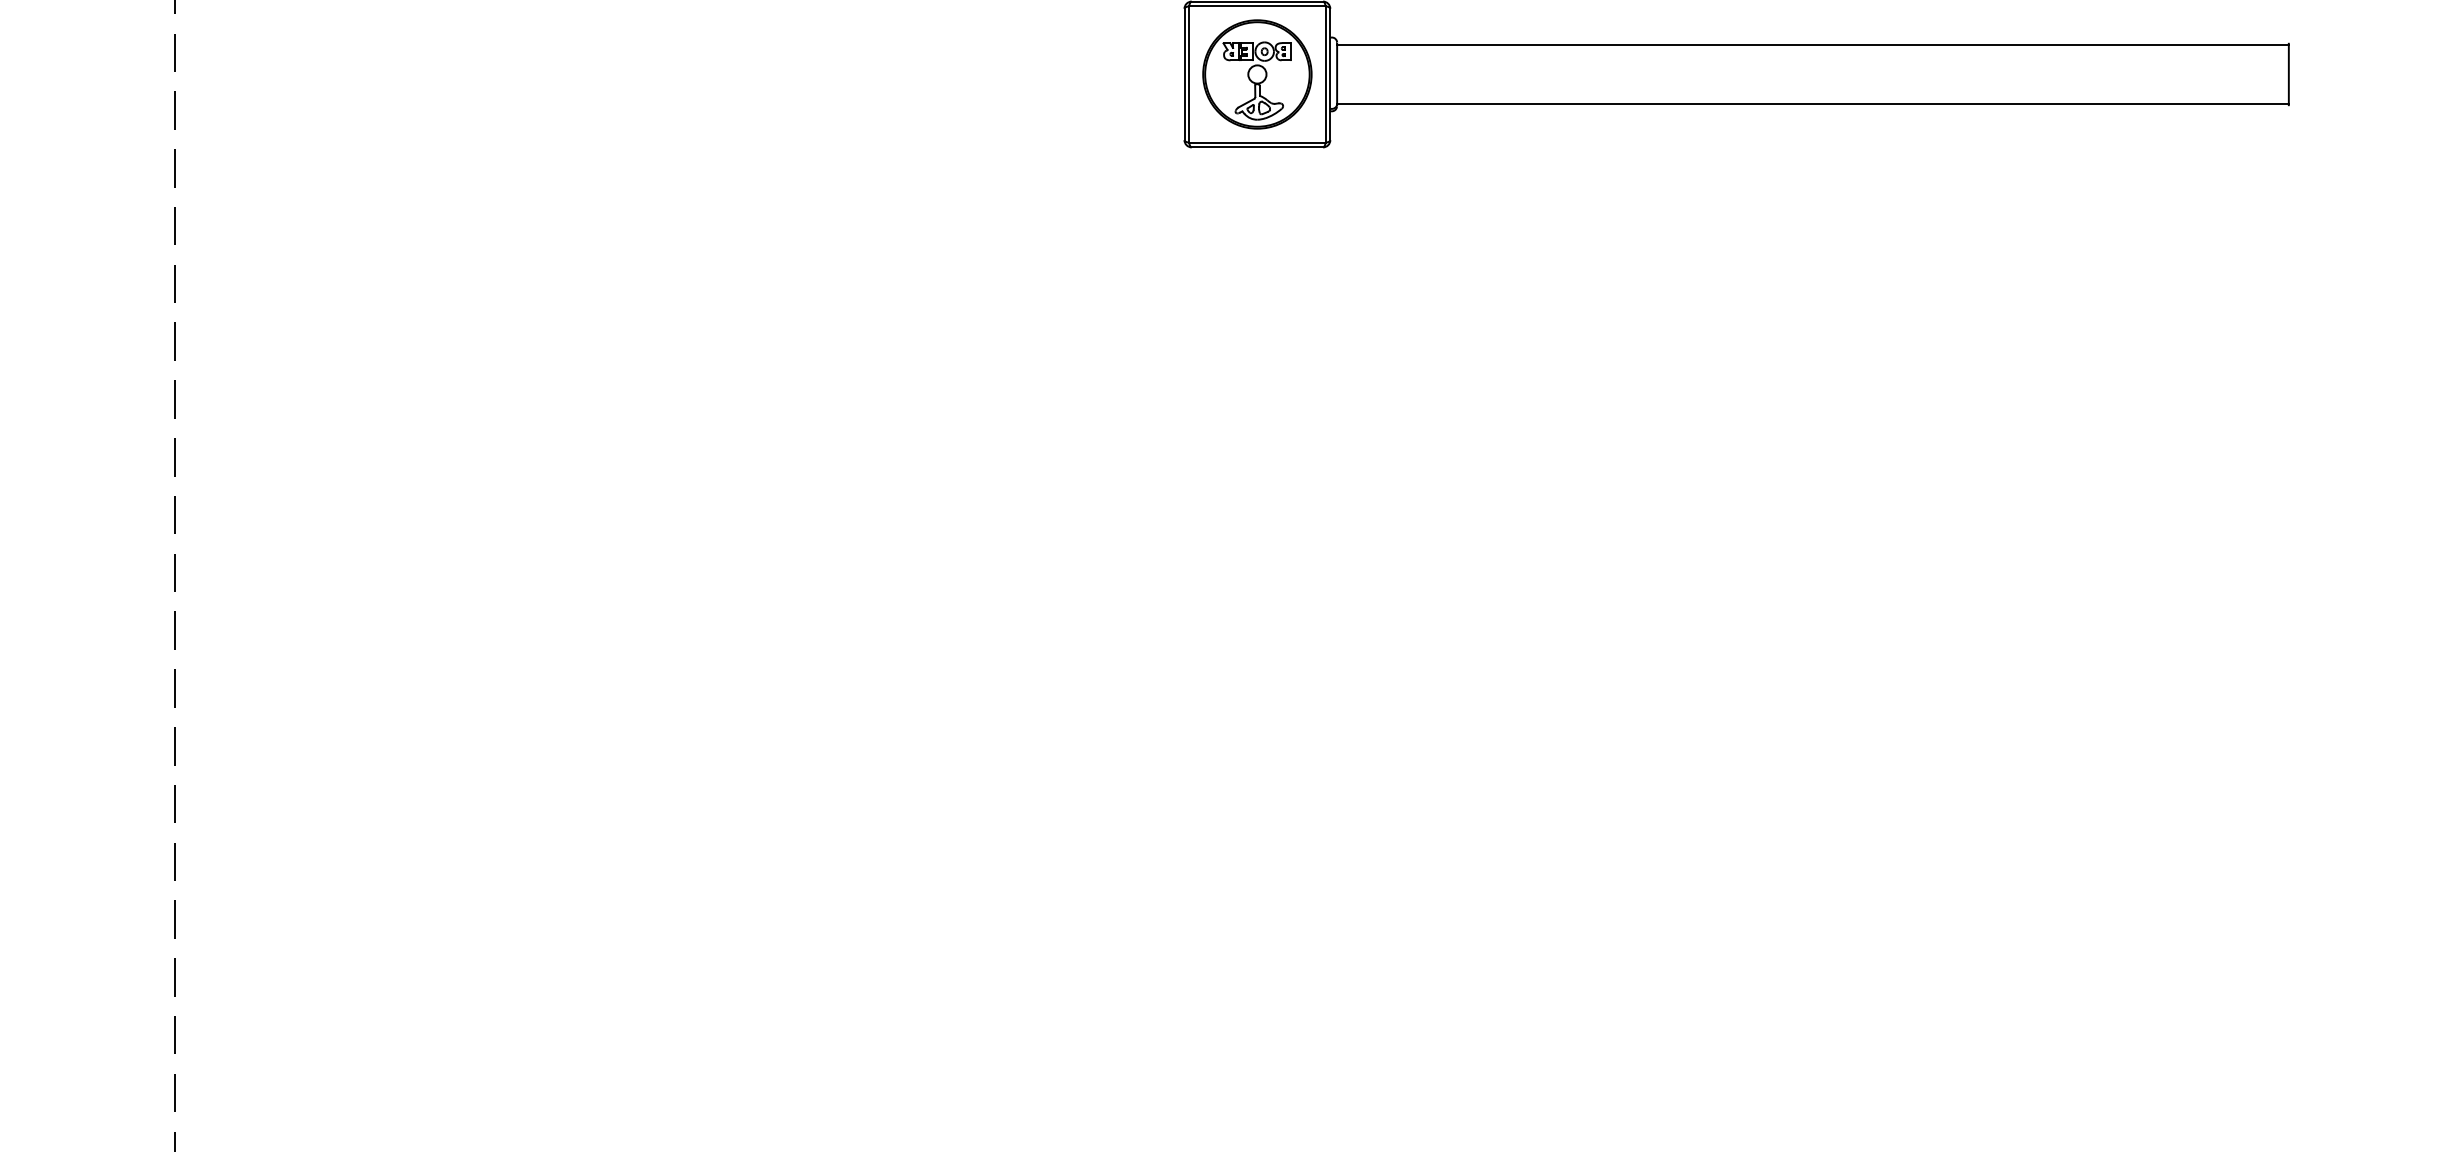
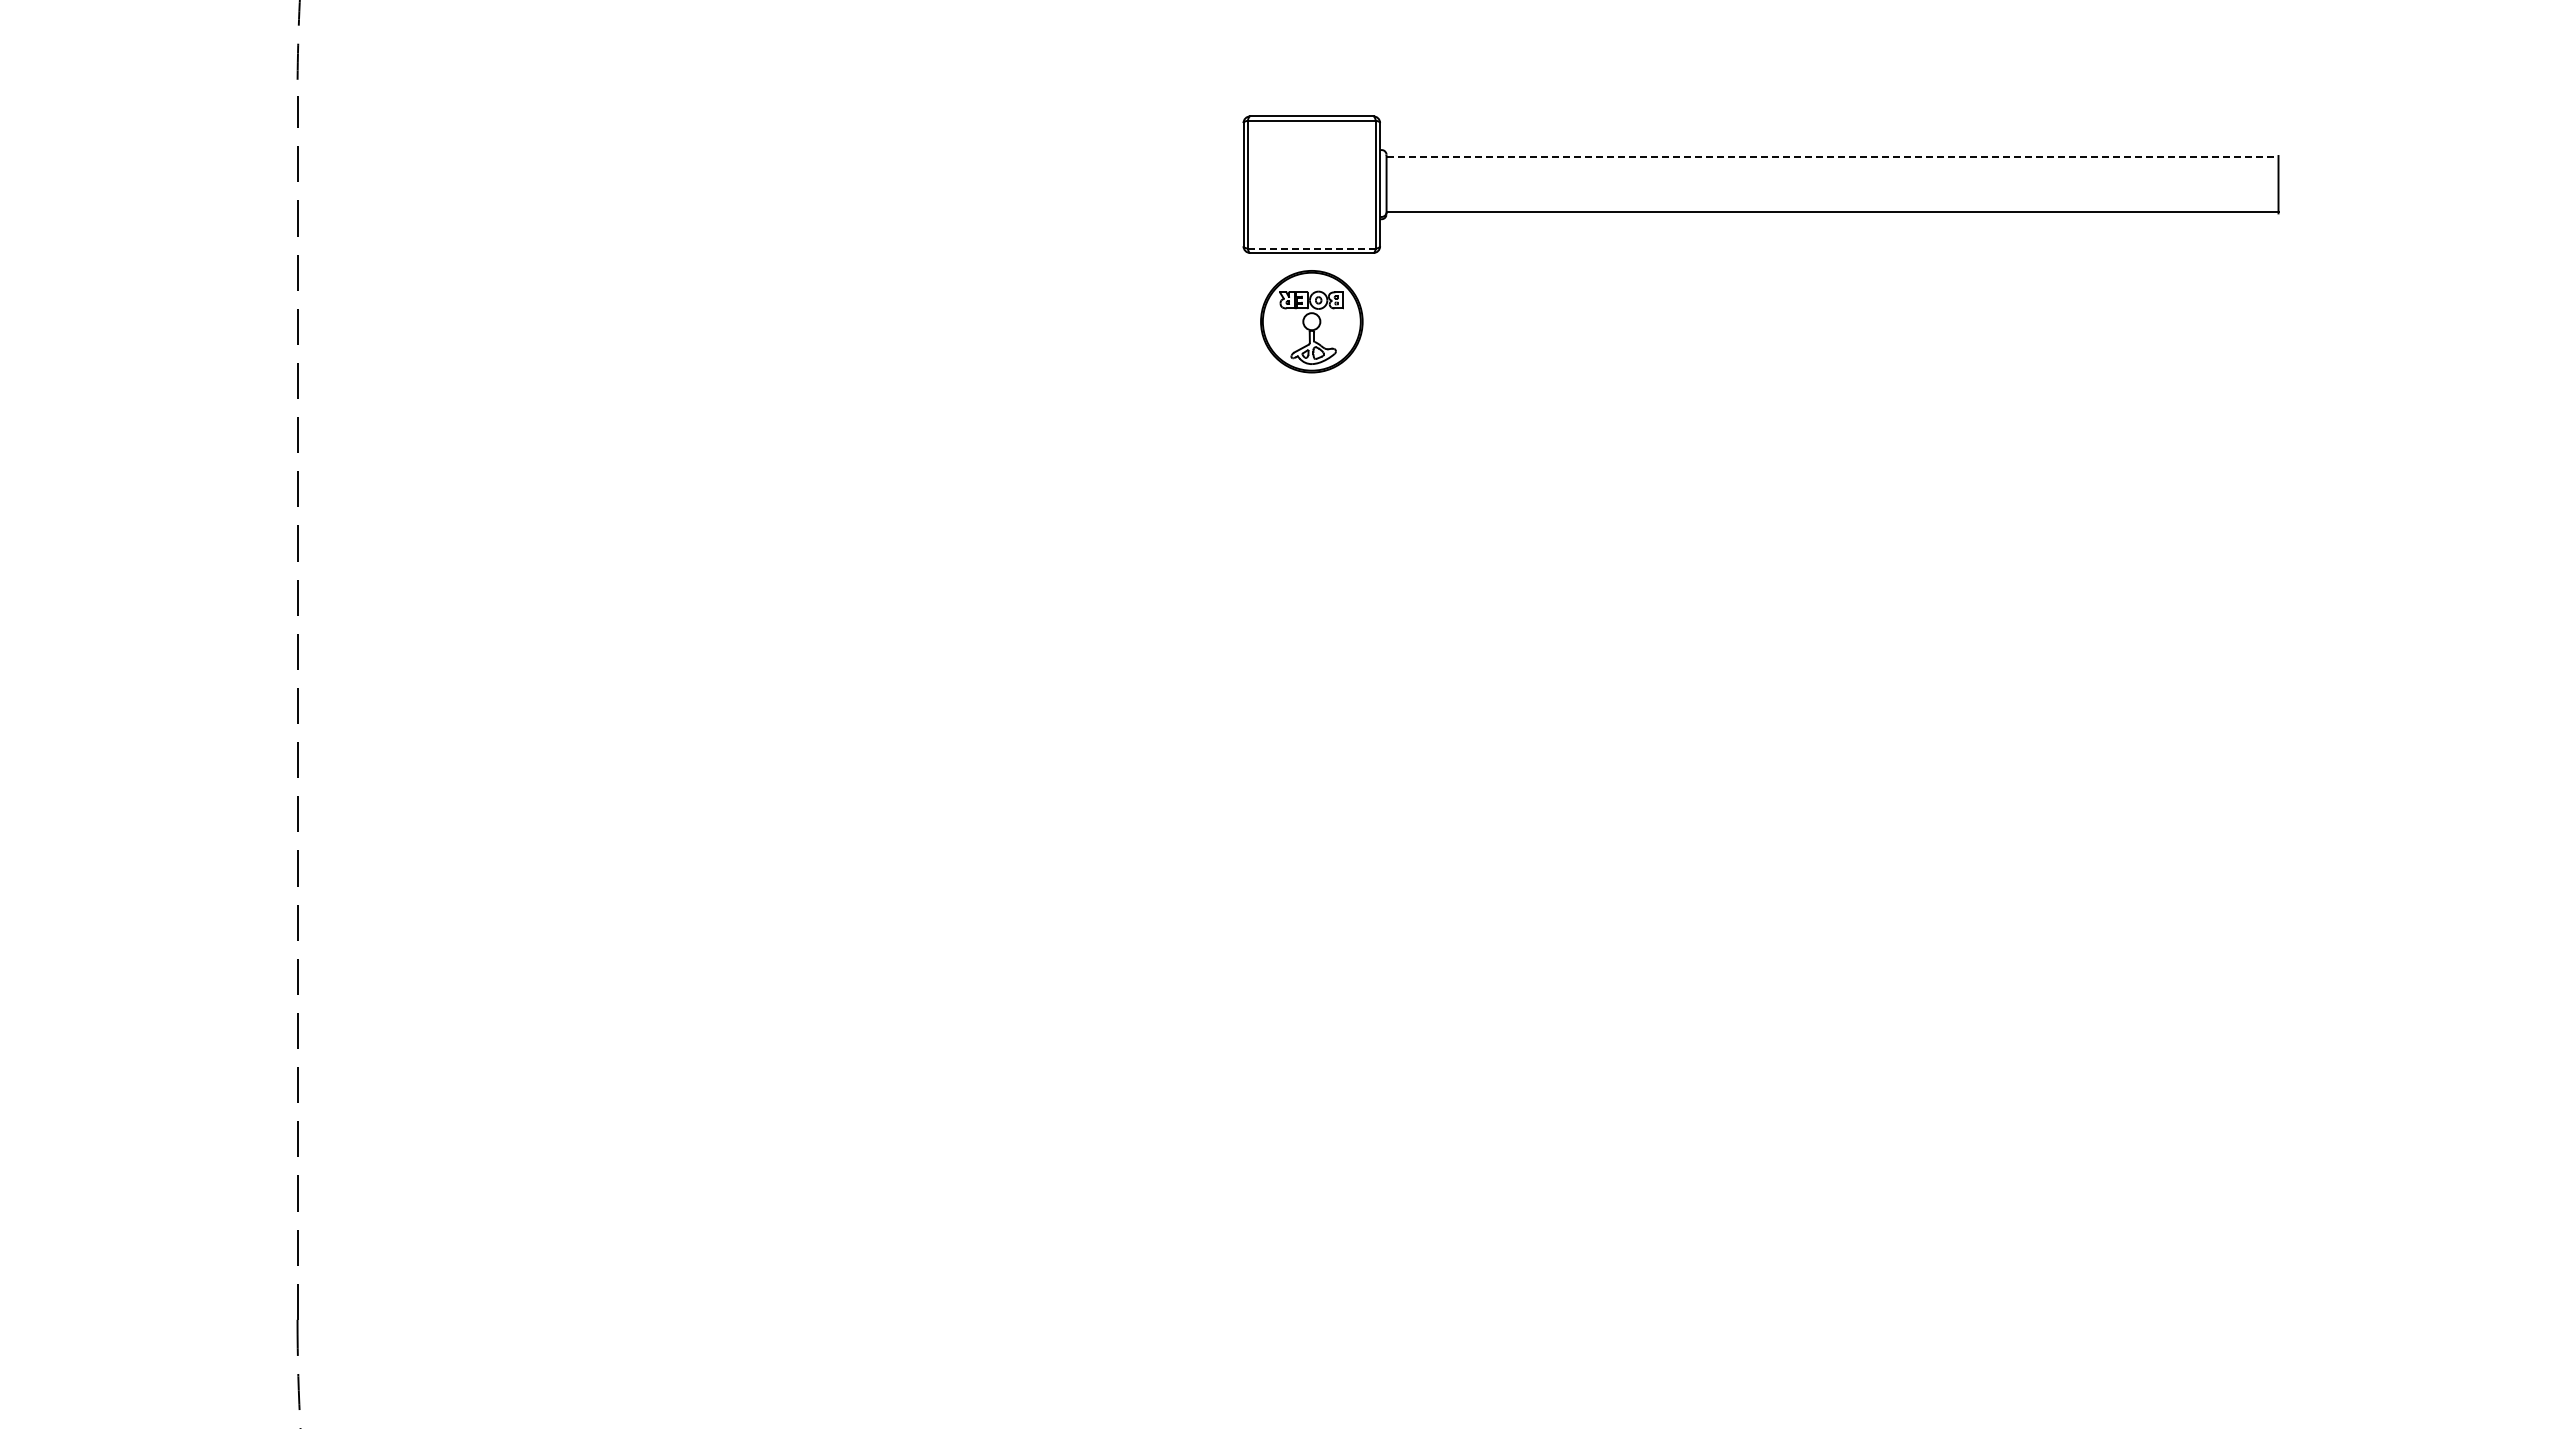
line: (1812, 45) -> (1832, 157), solid -> dashed
part: (1257, 74) -> (1311, 321), moved
line: (1257, 142) -> (1311, 248), solid -> dashed

